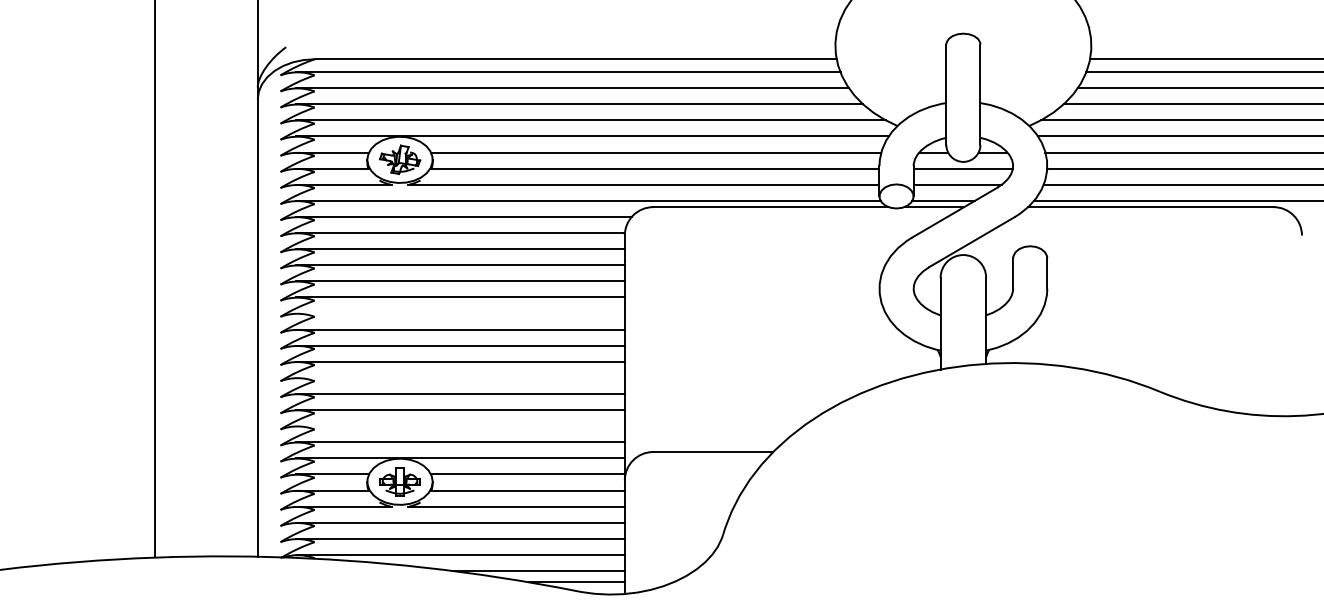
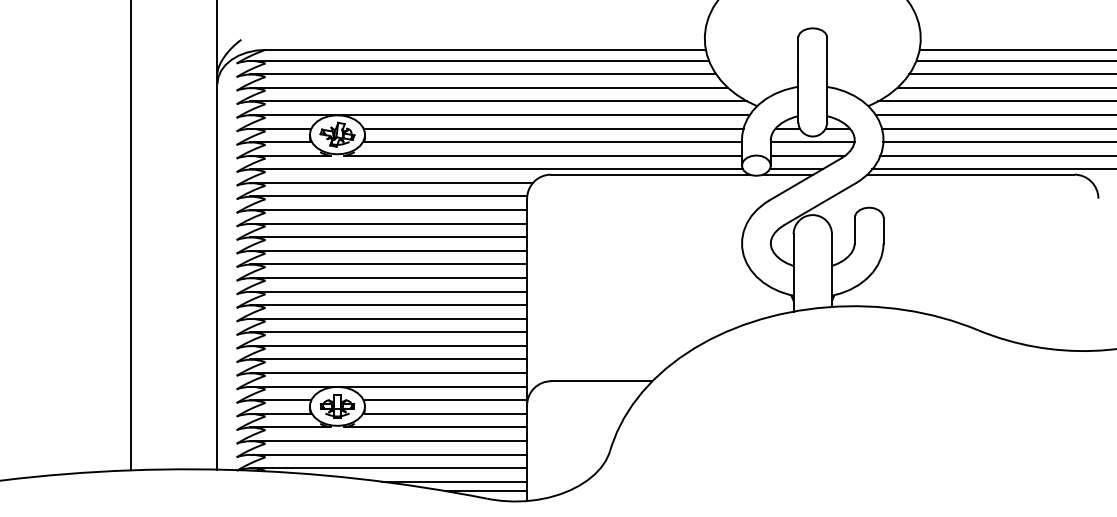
line: (460, 313) -> (388, 264), added
line: (460, 377) -> (388, 318), added
line: (460, 426) -> (388, 359), added

